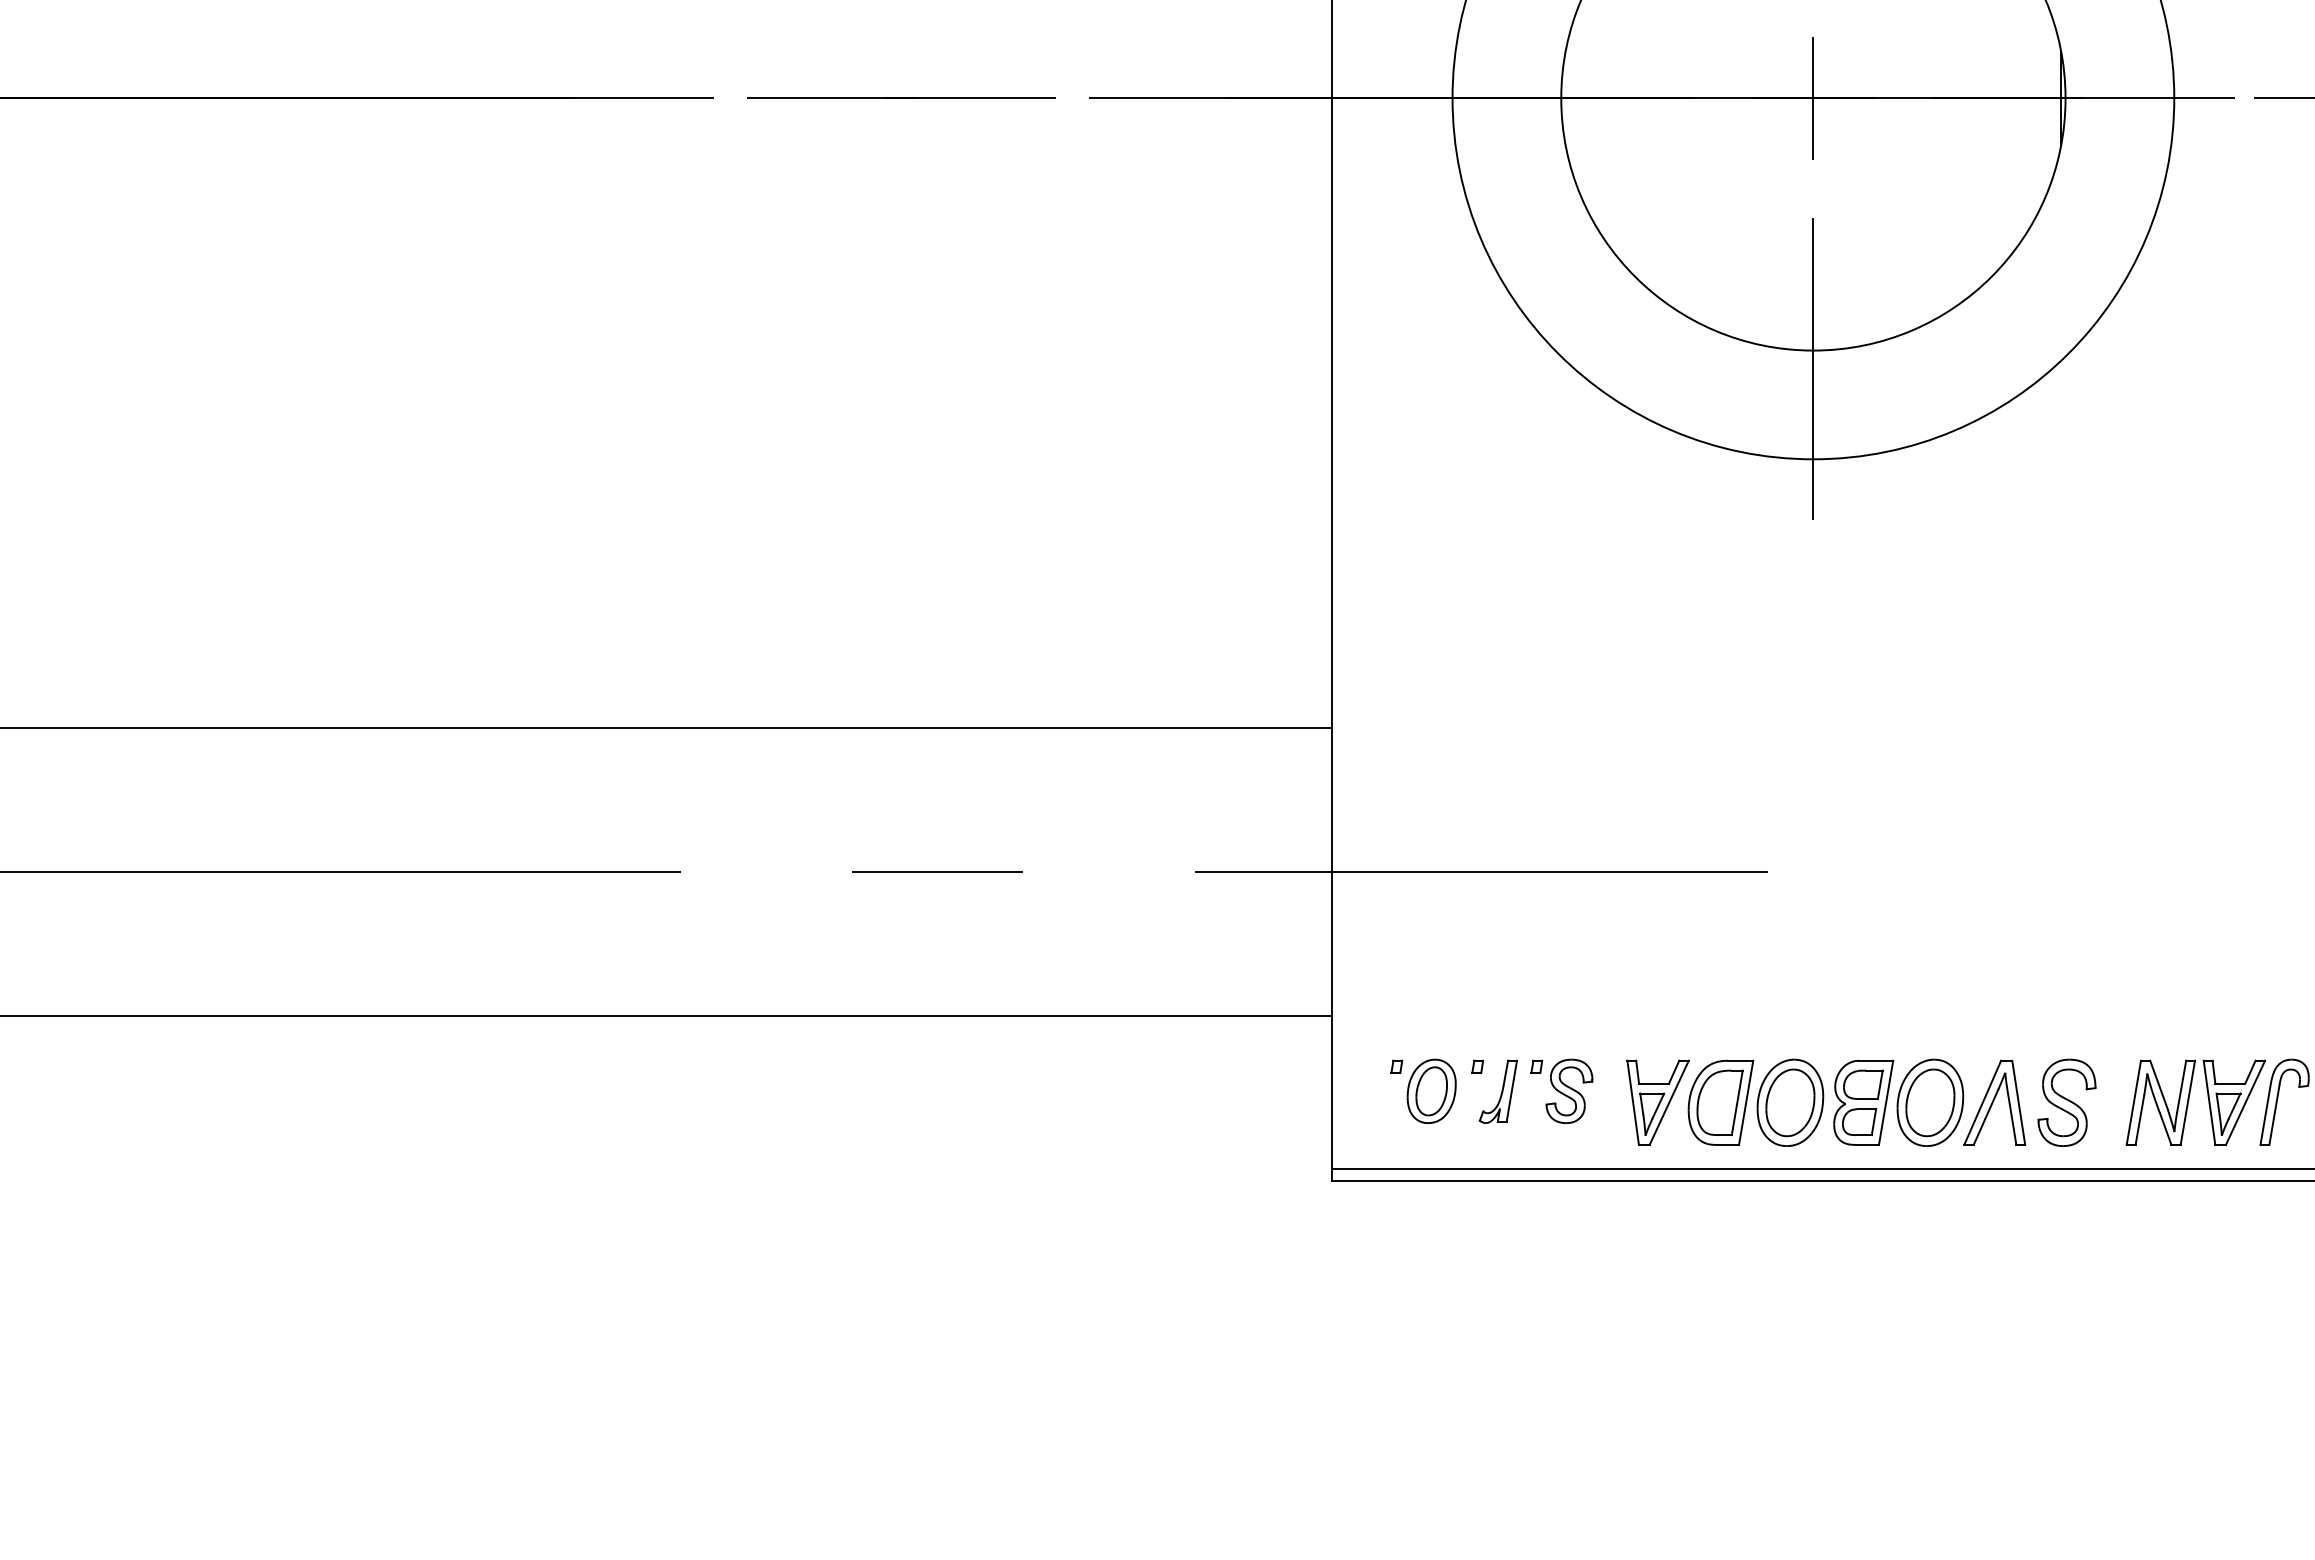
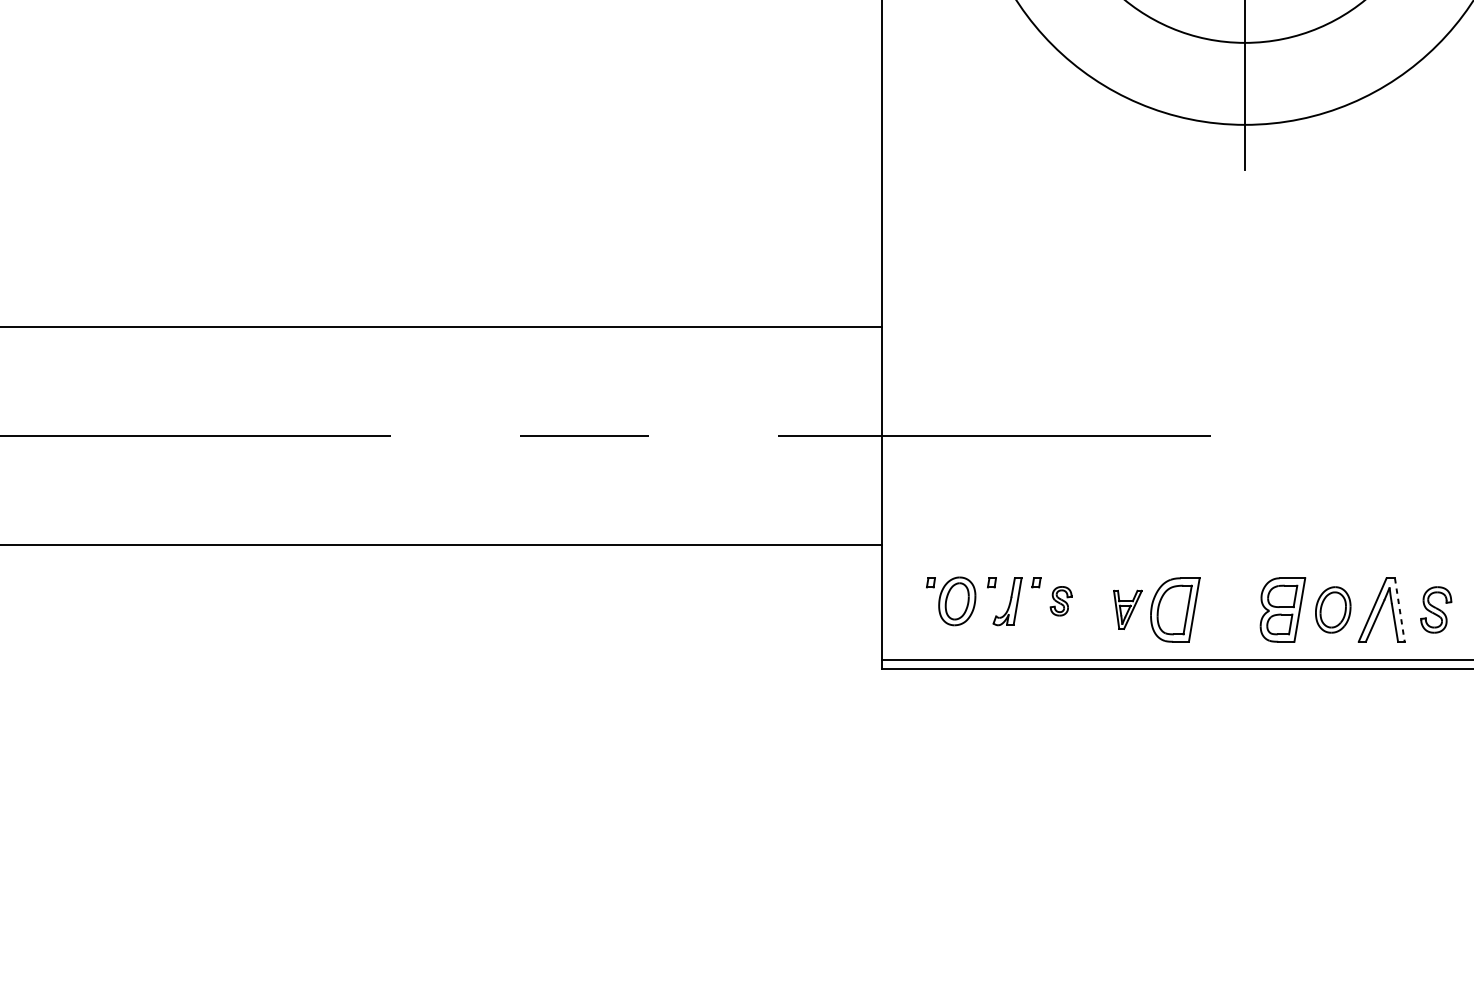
part: (1569, 1090) -> (1061, 600), size x0.6
part: (1657, 1102) -> (1127, 609), size x0.6
part: (1790, 1102) -> (1227, 609), removed
part: (1930, 1102) -> (1333, 609), size x0.7
line: (2018, 1102) -> (1399, 609), solid -> dashed
part: (2066, 1102) -> (1435, 609), size x0.7

